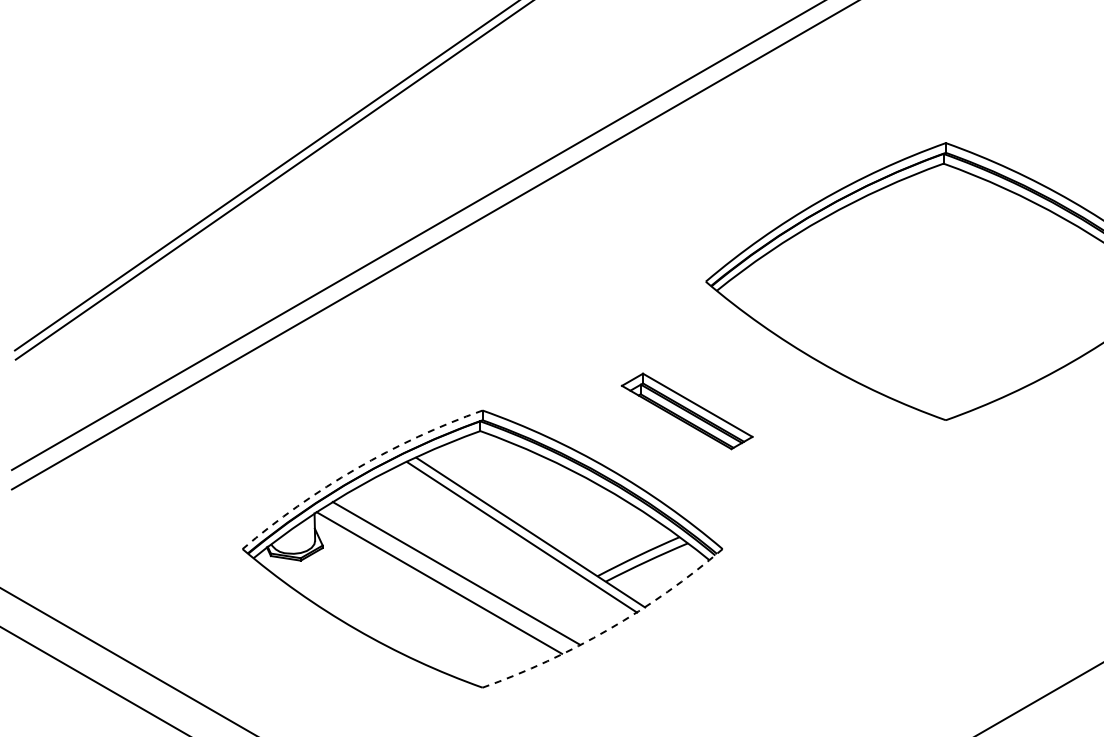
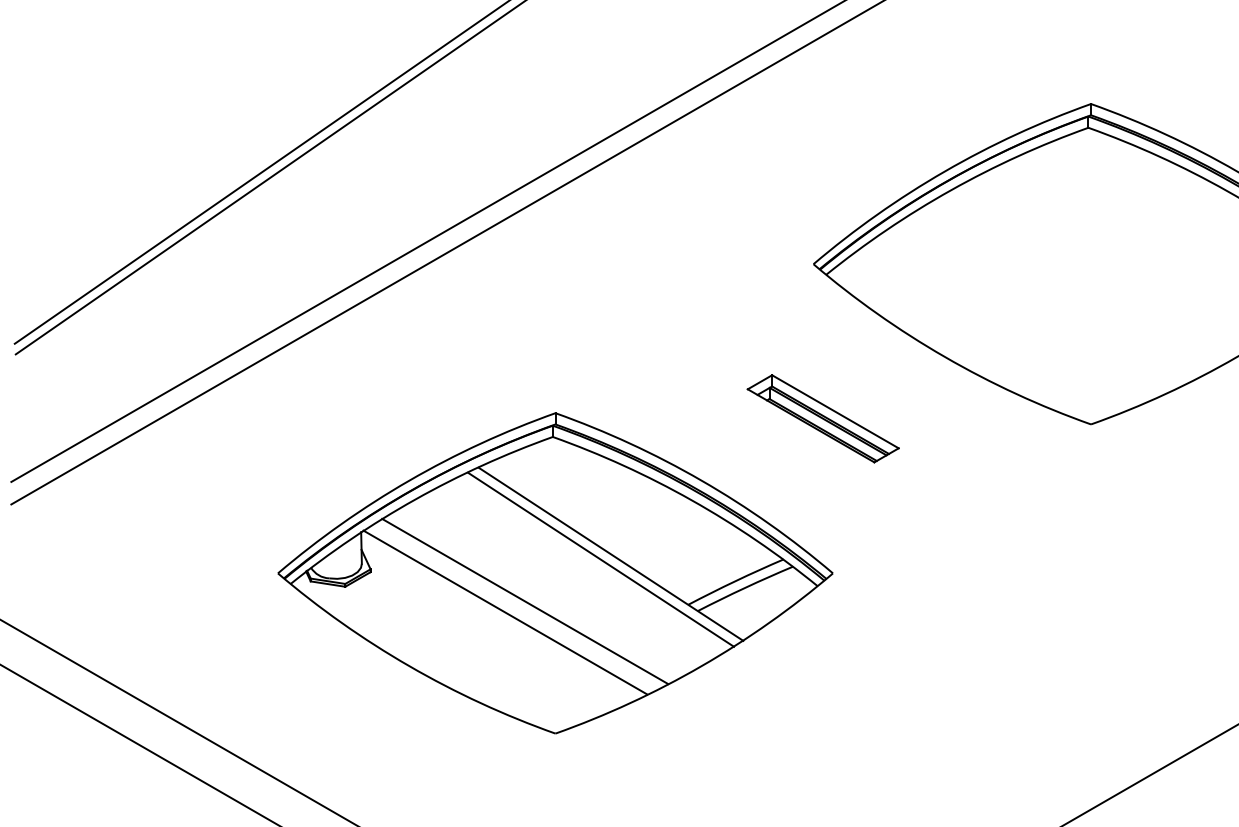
part: (686, 411) -> (822, 418), moved
arc: (356, 468) -> (409, 480), dashed -> solid
arc: (608, 629) -> (701, 666), dashed -> solid

